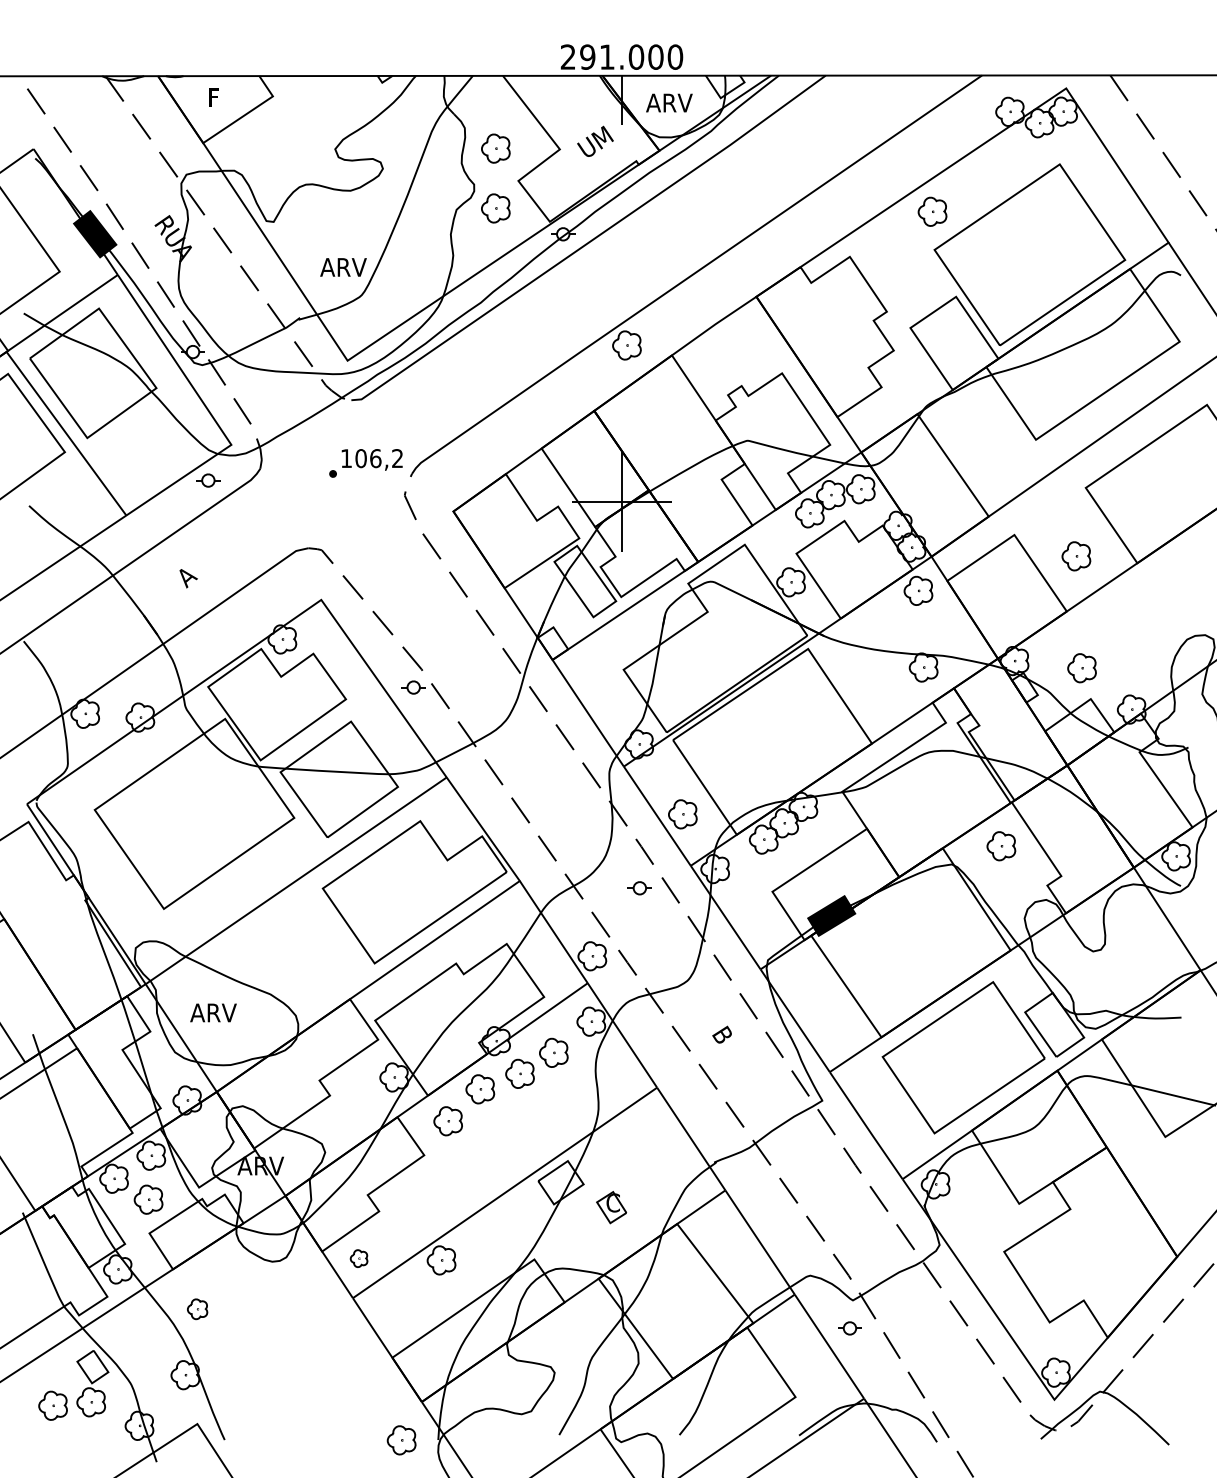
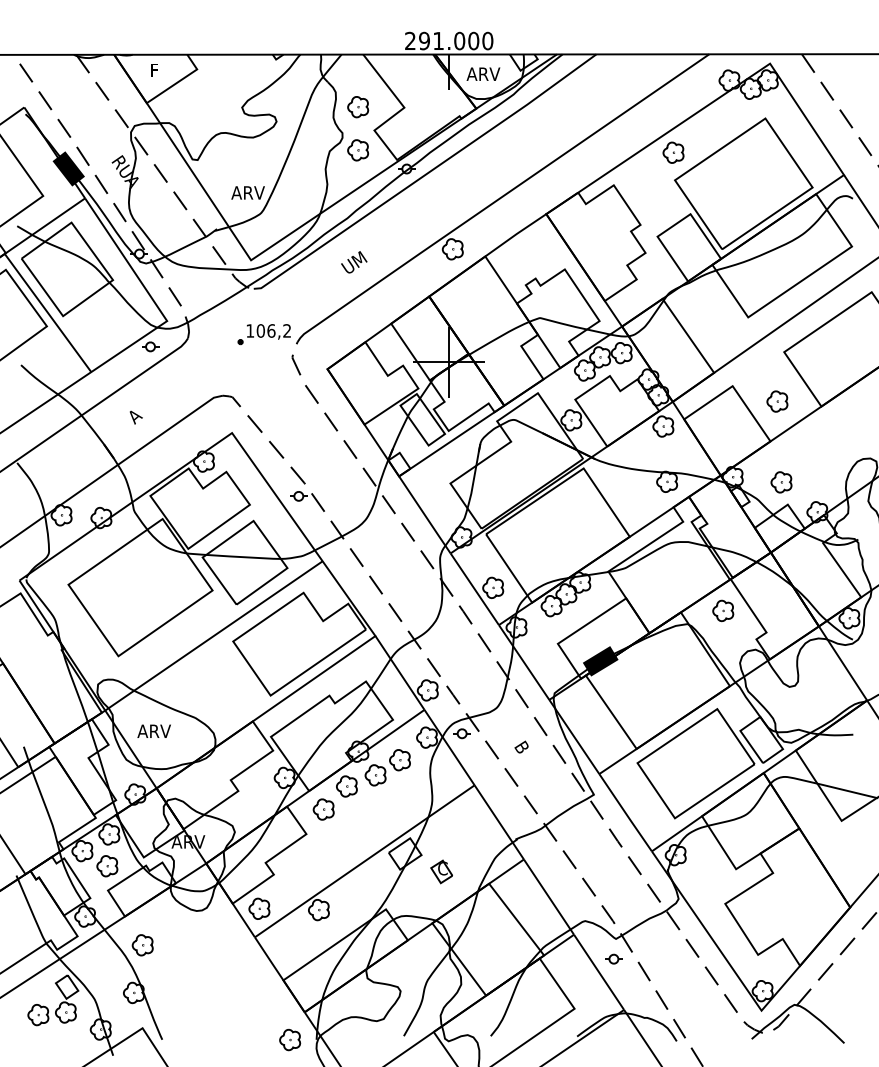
text: (595, 140) -> (354, 261), moved
part: (639, 888) -> (461, 733), moved
part: (358, 1258) -> (258, 908), size x1.67
part: (197, 1309) -> (142, 945), size x1.43

